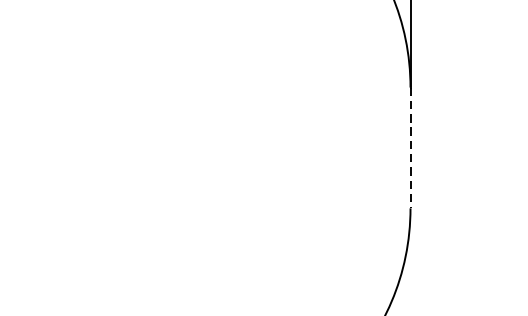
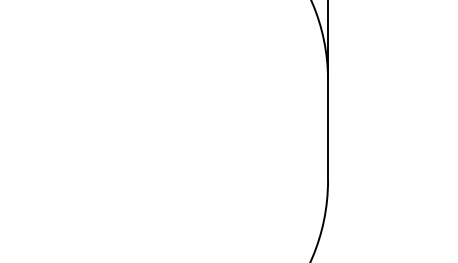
line: (411, 148) -> (328, 130), dashed -> solid

